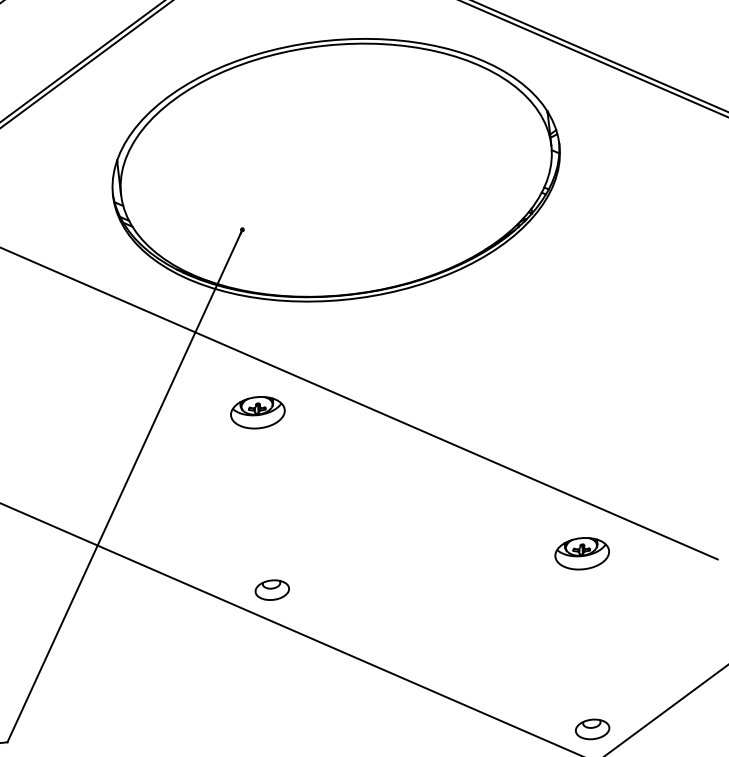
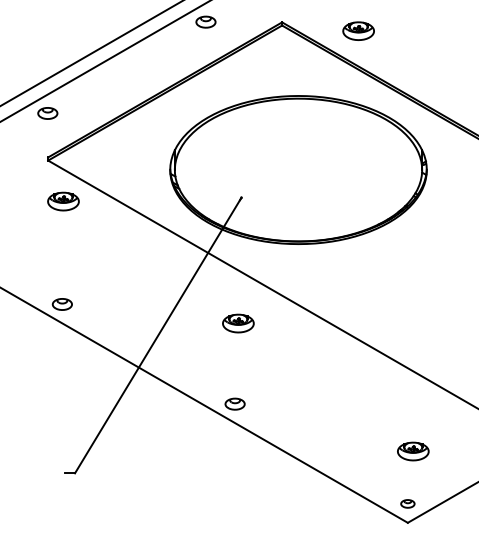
part: (258, 412) -> (238, 323), moved
part: (582, 553) -> (413, 451), moved
part: (591, 728) -> (407, 503), size x0.7

